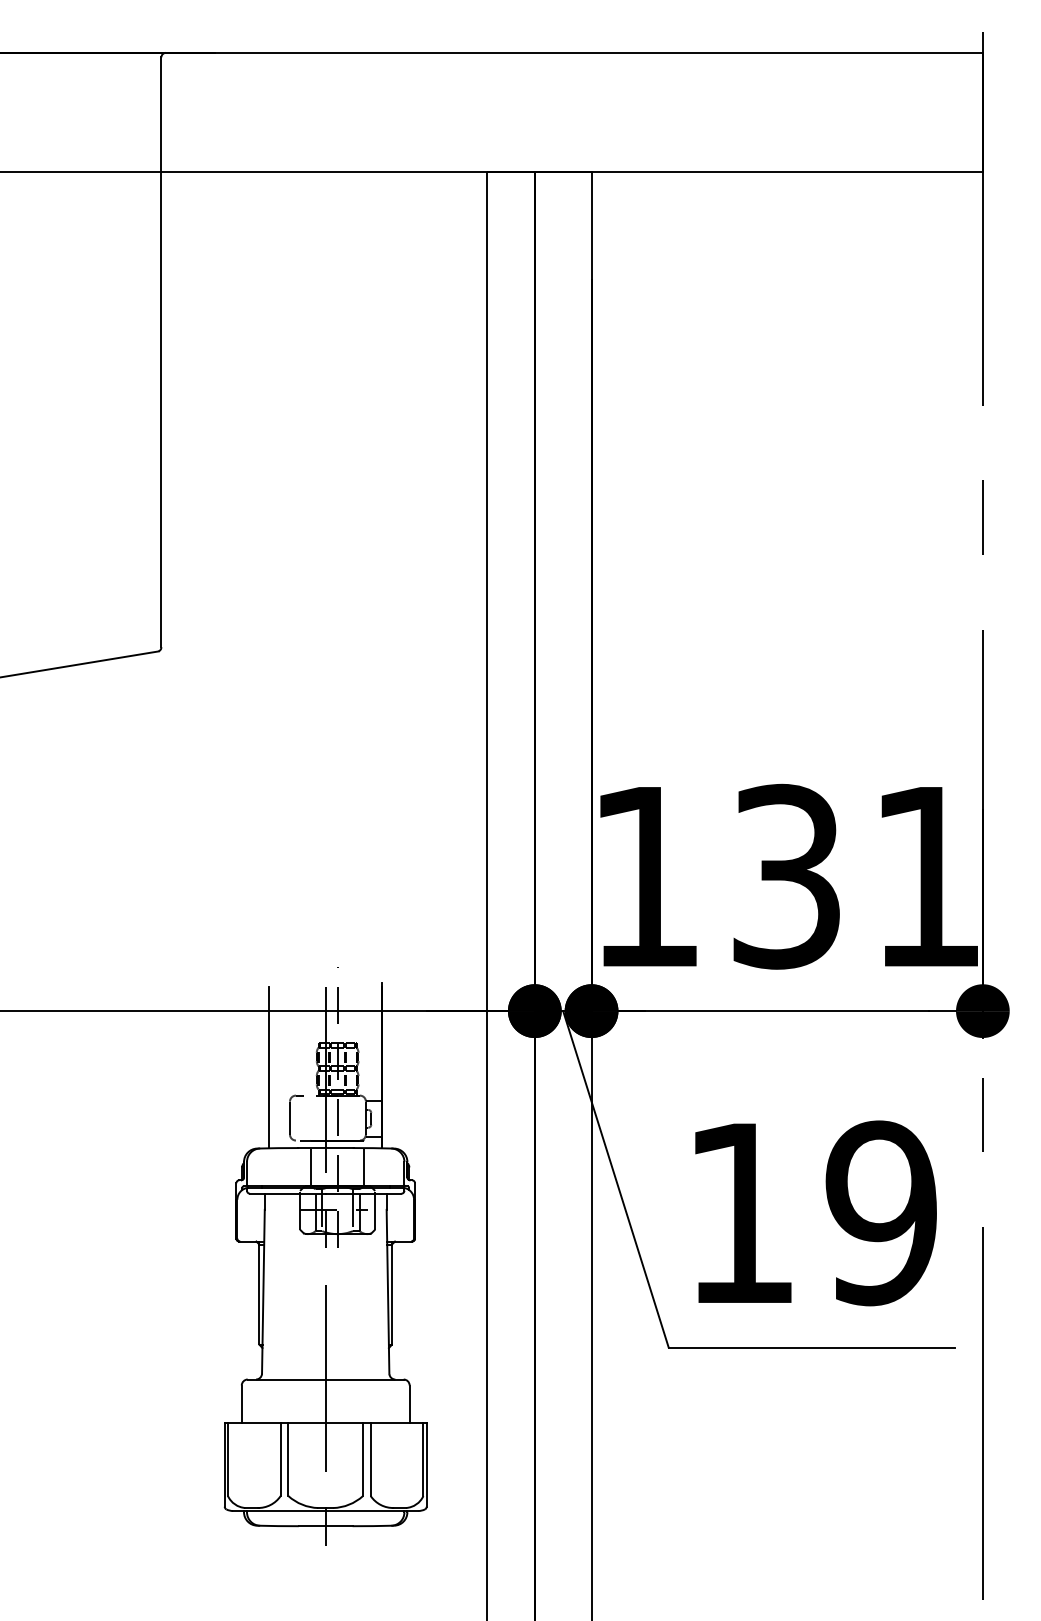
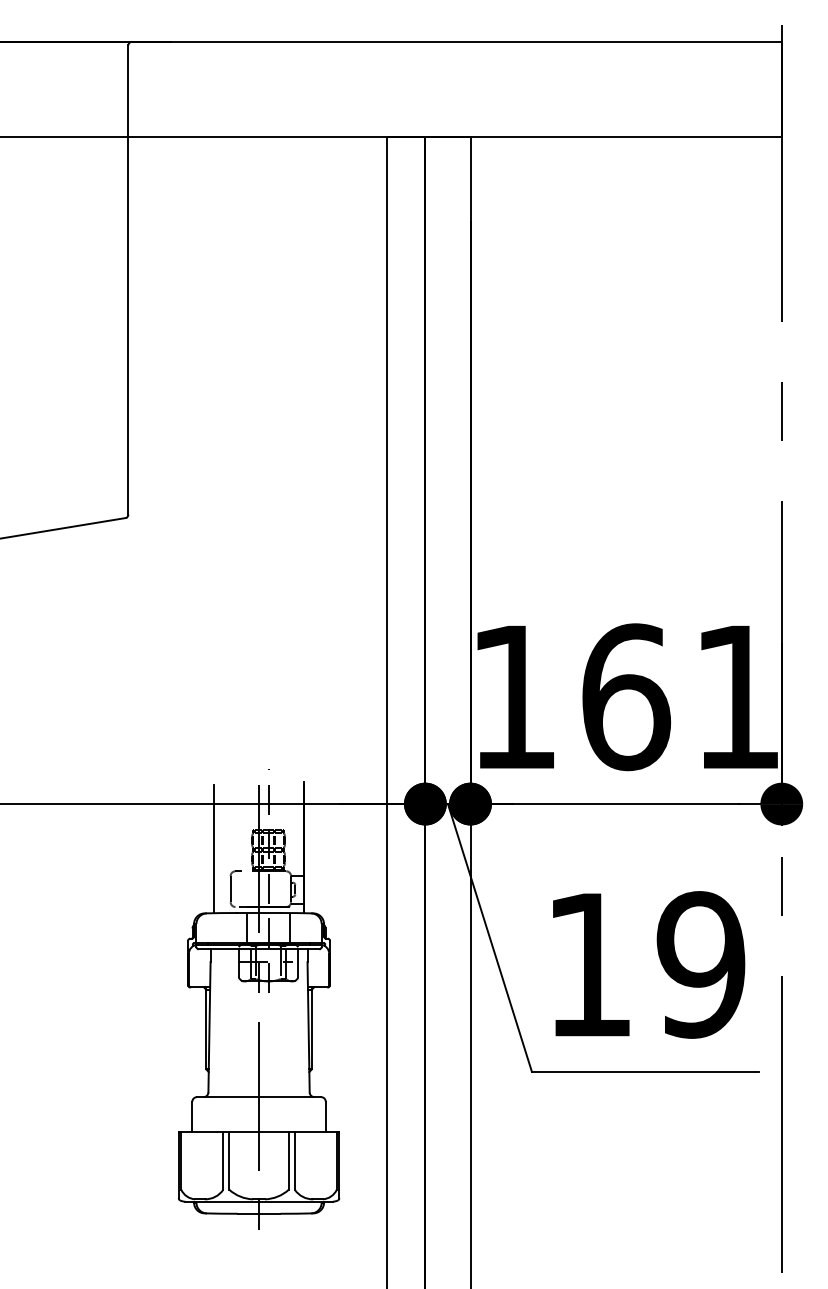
text: (787, 877) -> (626, 697), 131 -> 161

